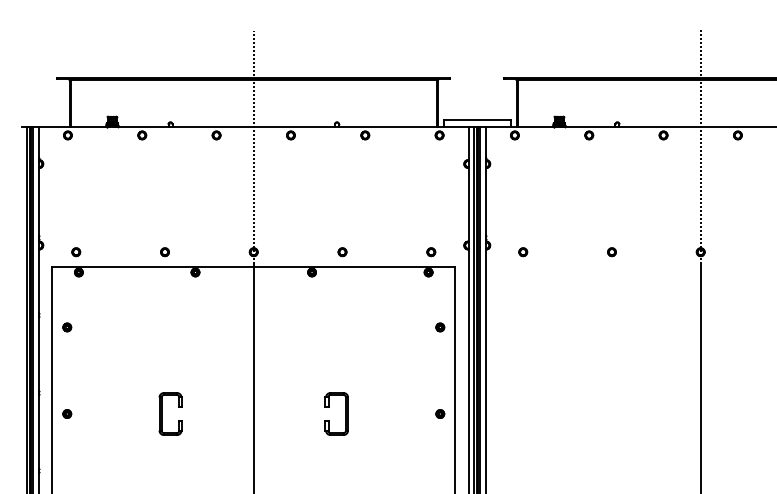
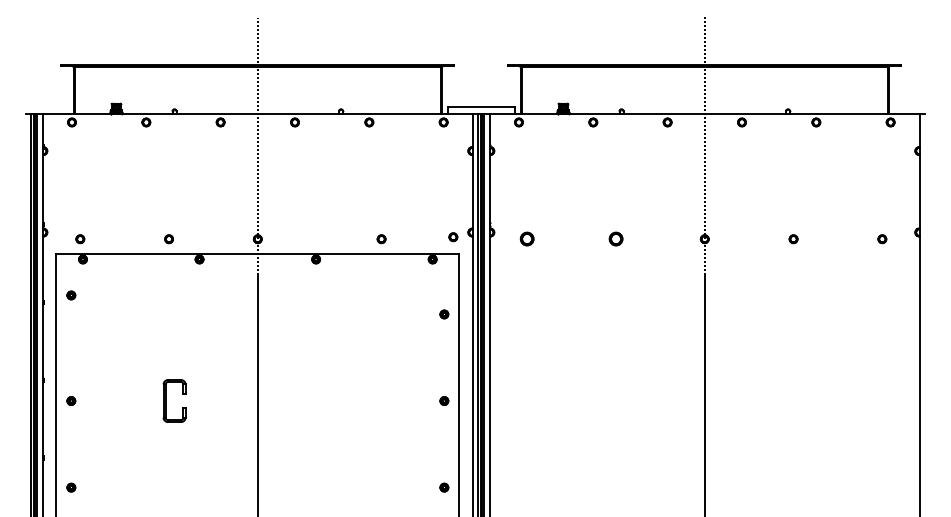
part: (342, 252) -> (381, 239), moved
part: (431, 252) -> (453, 237), moved
part: (523, 252) -> (527, 239), size x1.6
part: (611, 252) -> (615, 239), size x1.6
part: (67, 327) -> (71, 295), moved
part: (345, 413) -> (349, 400), removed

